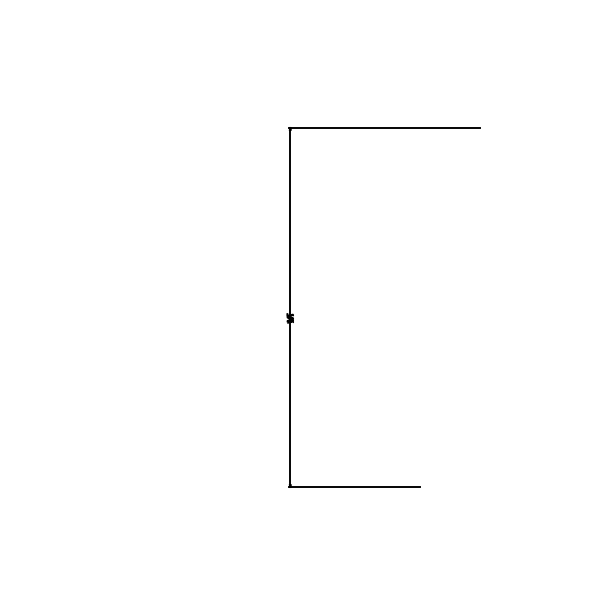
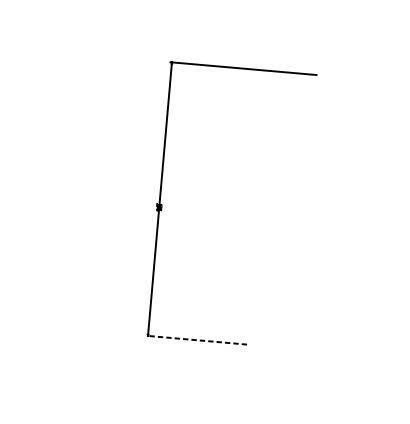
line: (354, 486) -> (196, 339), solid -> dashed

